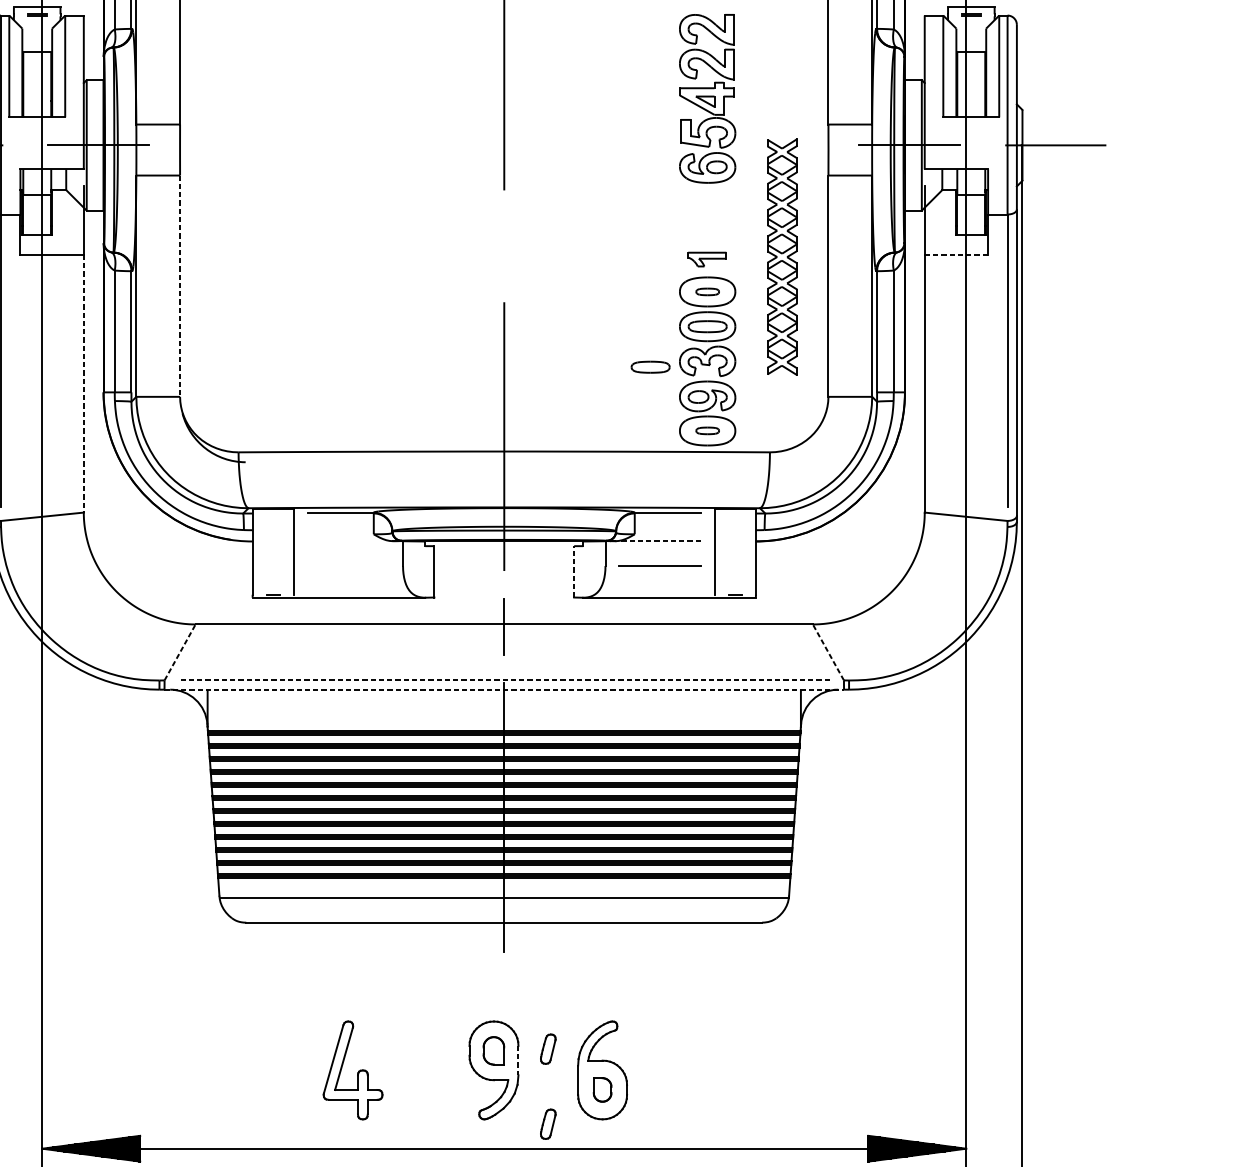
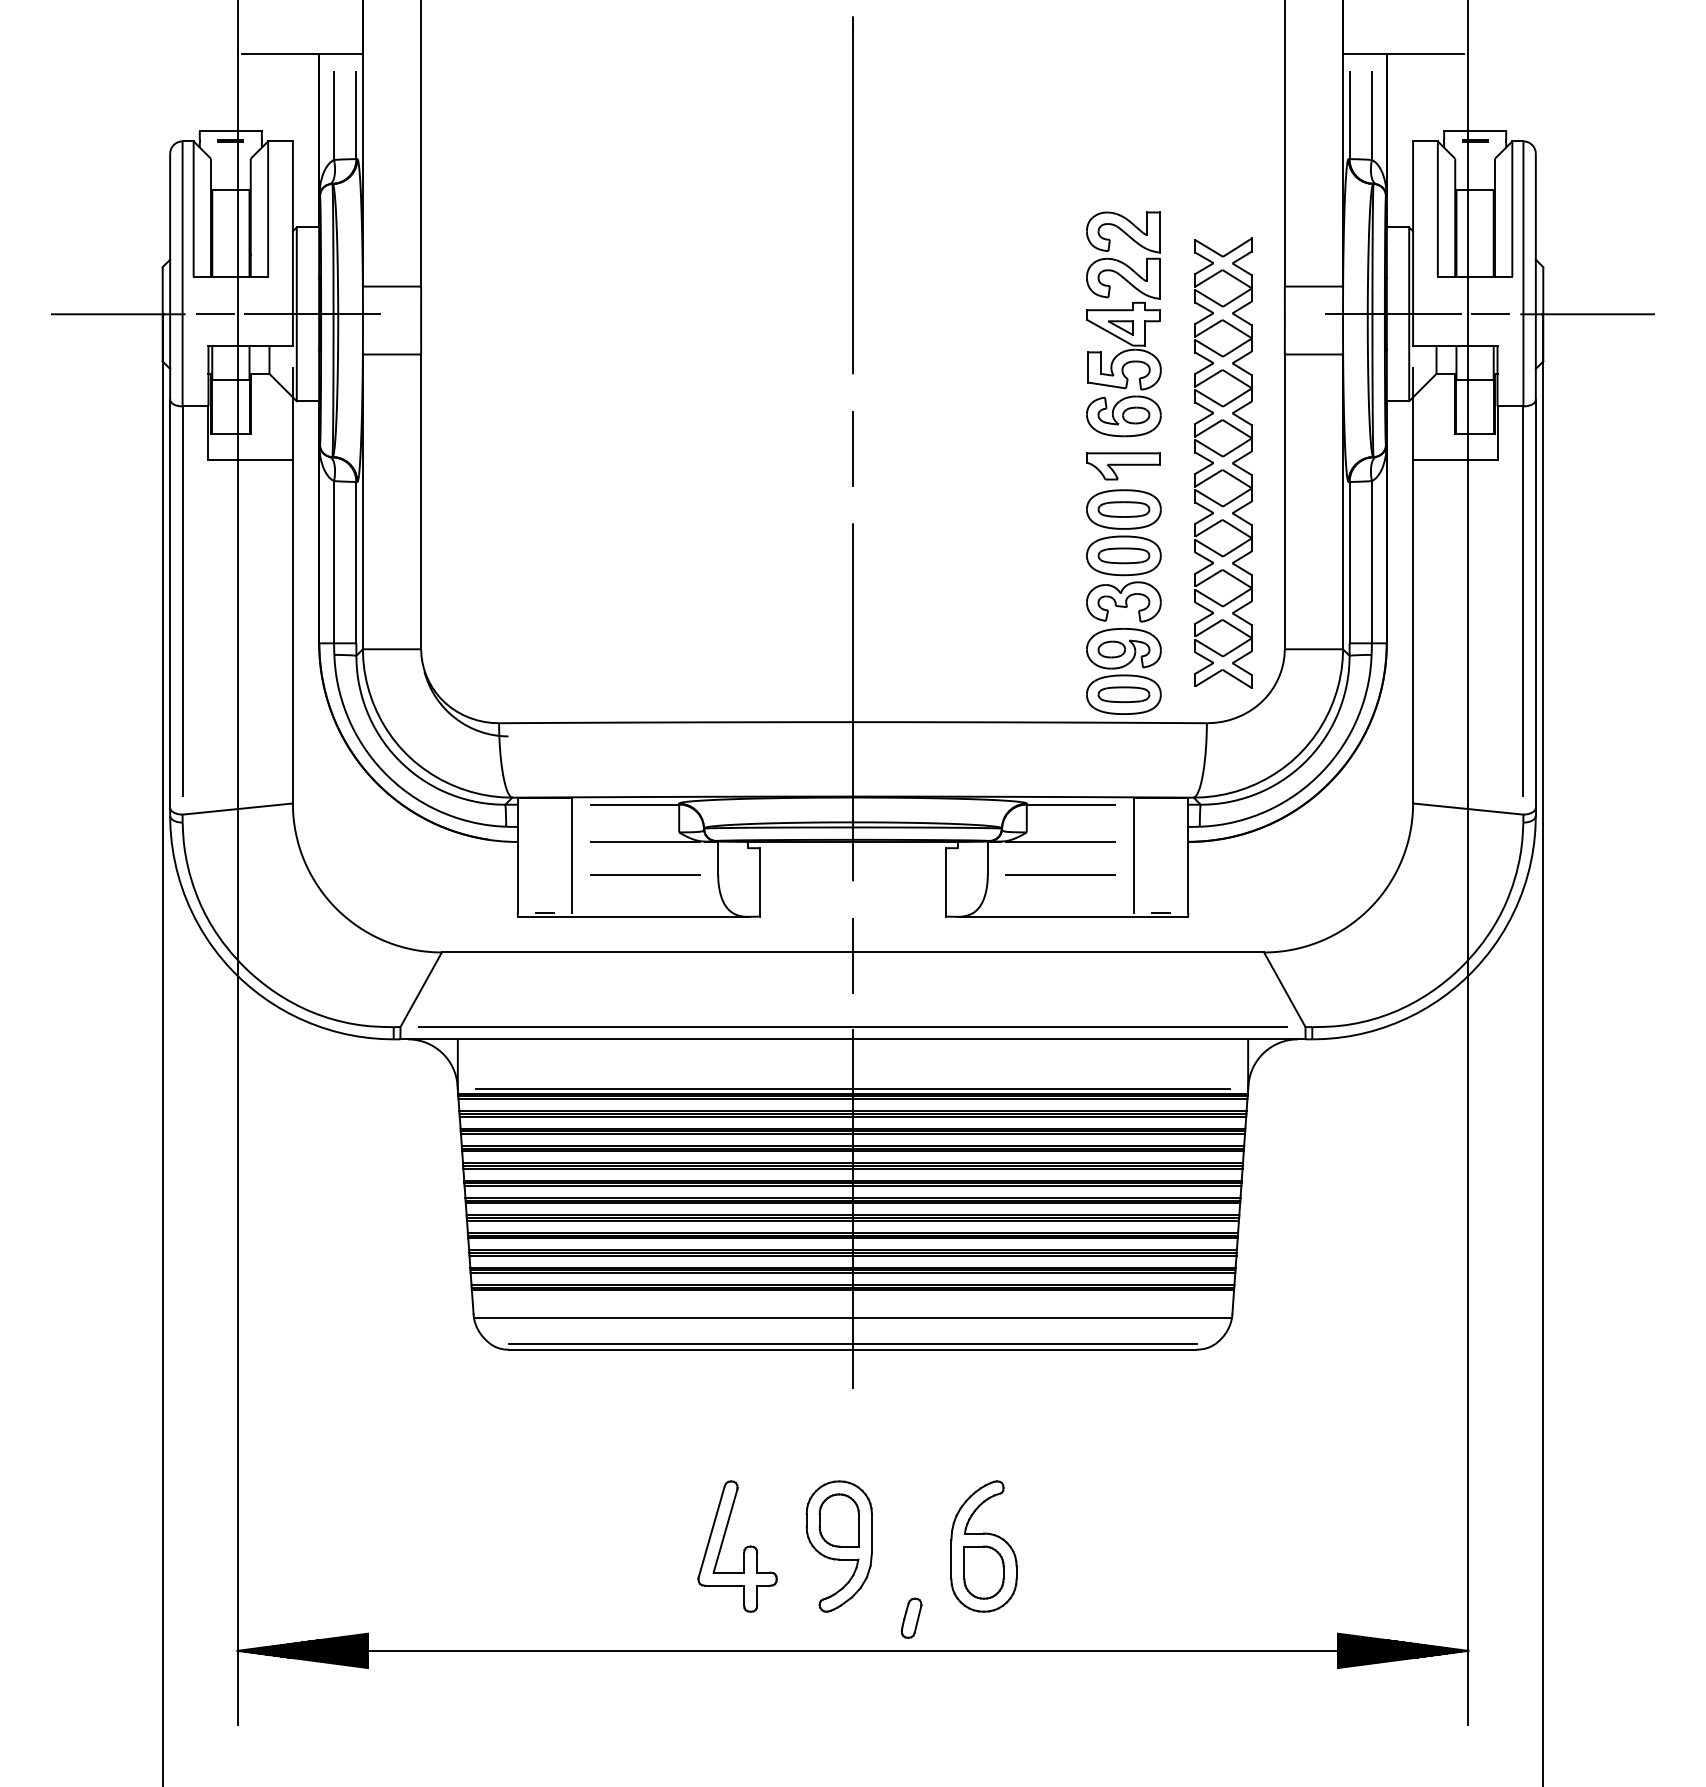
part: (707, 98) -> (1123, 324), moved
line: (25, 145) -> (215, 314), added
line: (982, 145) -> (1490, 314), added
line: (504, 246) -> (853, 448), added
line: (956, 255) -> (1455, 460), dashed -> solid
part: (782, 256) -> (1223, 462), size x1.43
part: (707, 259) -> (1123, 466), size x1.43
line: (180, 286) -> (421, 502), dashed -> solid
part: (707, 291) -> (1123, 509), size x1.67
part: (650, 366) -> (1047, 609), removed
line: (83, 383) -> (292, 631), dashed -> solid
part: (707, 430) -> (1123, 694), size x1.67
line: (348, 541) -> (645, 841), added
line: (660, 541) -> (1060, 841), dashed -> solid
line: (348, 565) -> (645, 874), added
line: (574, 571) -> (946, 881), dashed -> solid
line: (180, 652) -> (421, 989), dashed -> solid
line: (828, 652) -> (1284, 989), dashed -> solid
line: (503, 680) -> (852, 1026), dashed -> solid
line: (503, 689) -> (852, 1039), dashed -> solid
line: (503, 727) -> (852, 1089), added
line: (503, 917) -> (852, 1343), added
part: (548, 1048) -> (911, 1517), removed
part: (493, 1050) -> (838, 1520), size x1.43
line: (518, 1060) -> (871, 1533), dashed -> solid
part: (357, 1072) -> (743, 1549), moved
part: (602, 1089) -> (983, 1572), size x1.67

